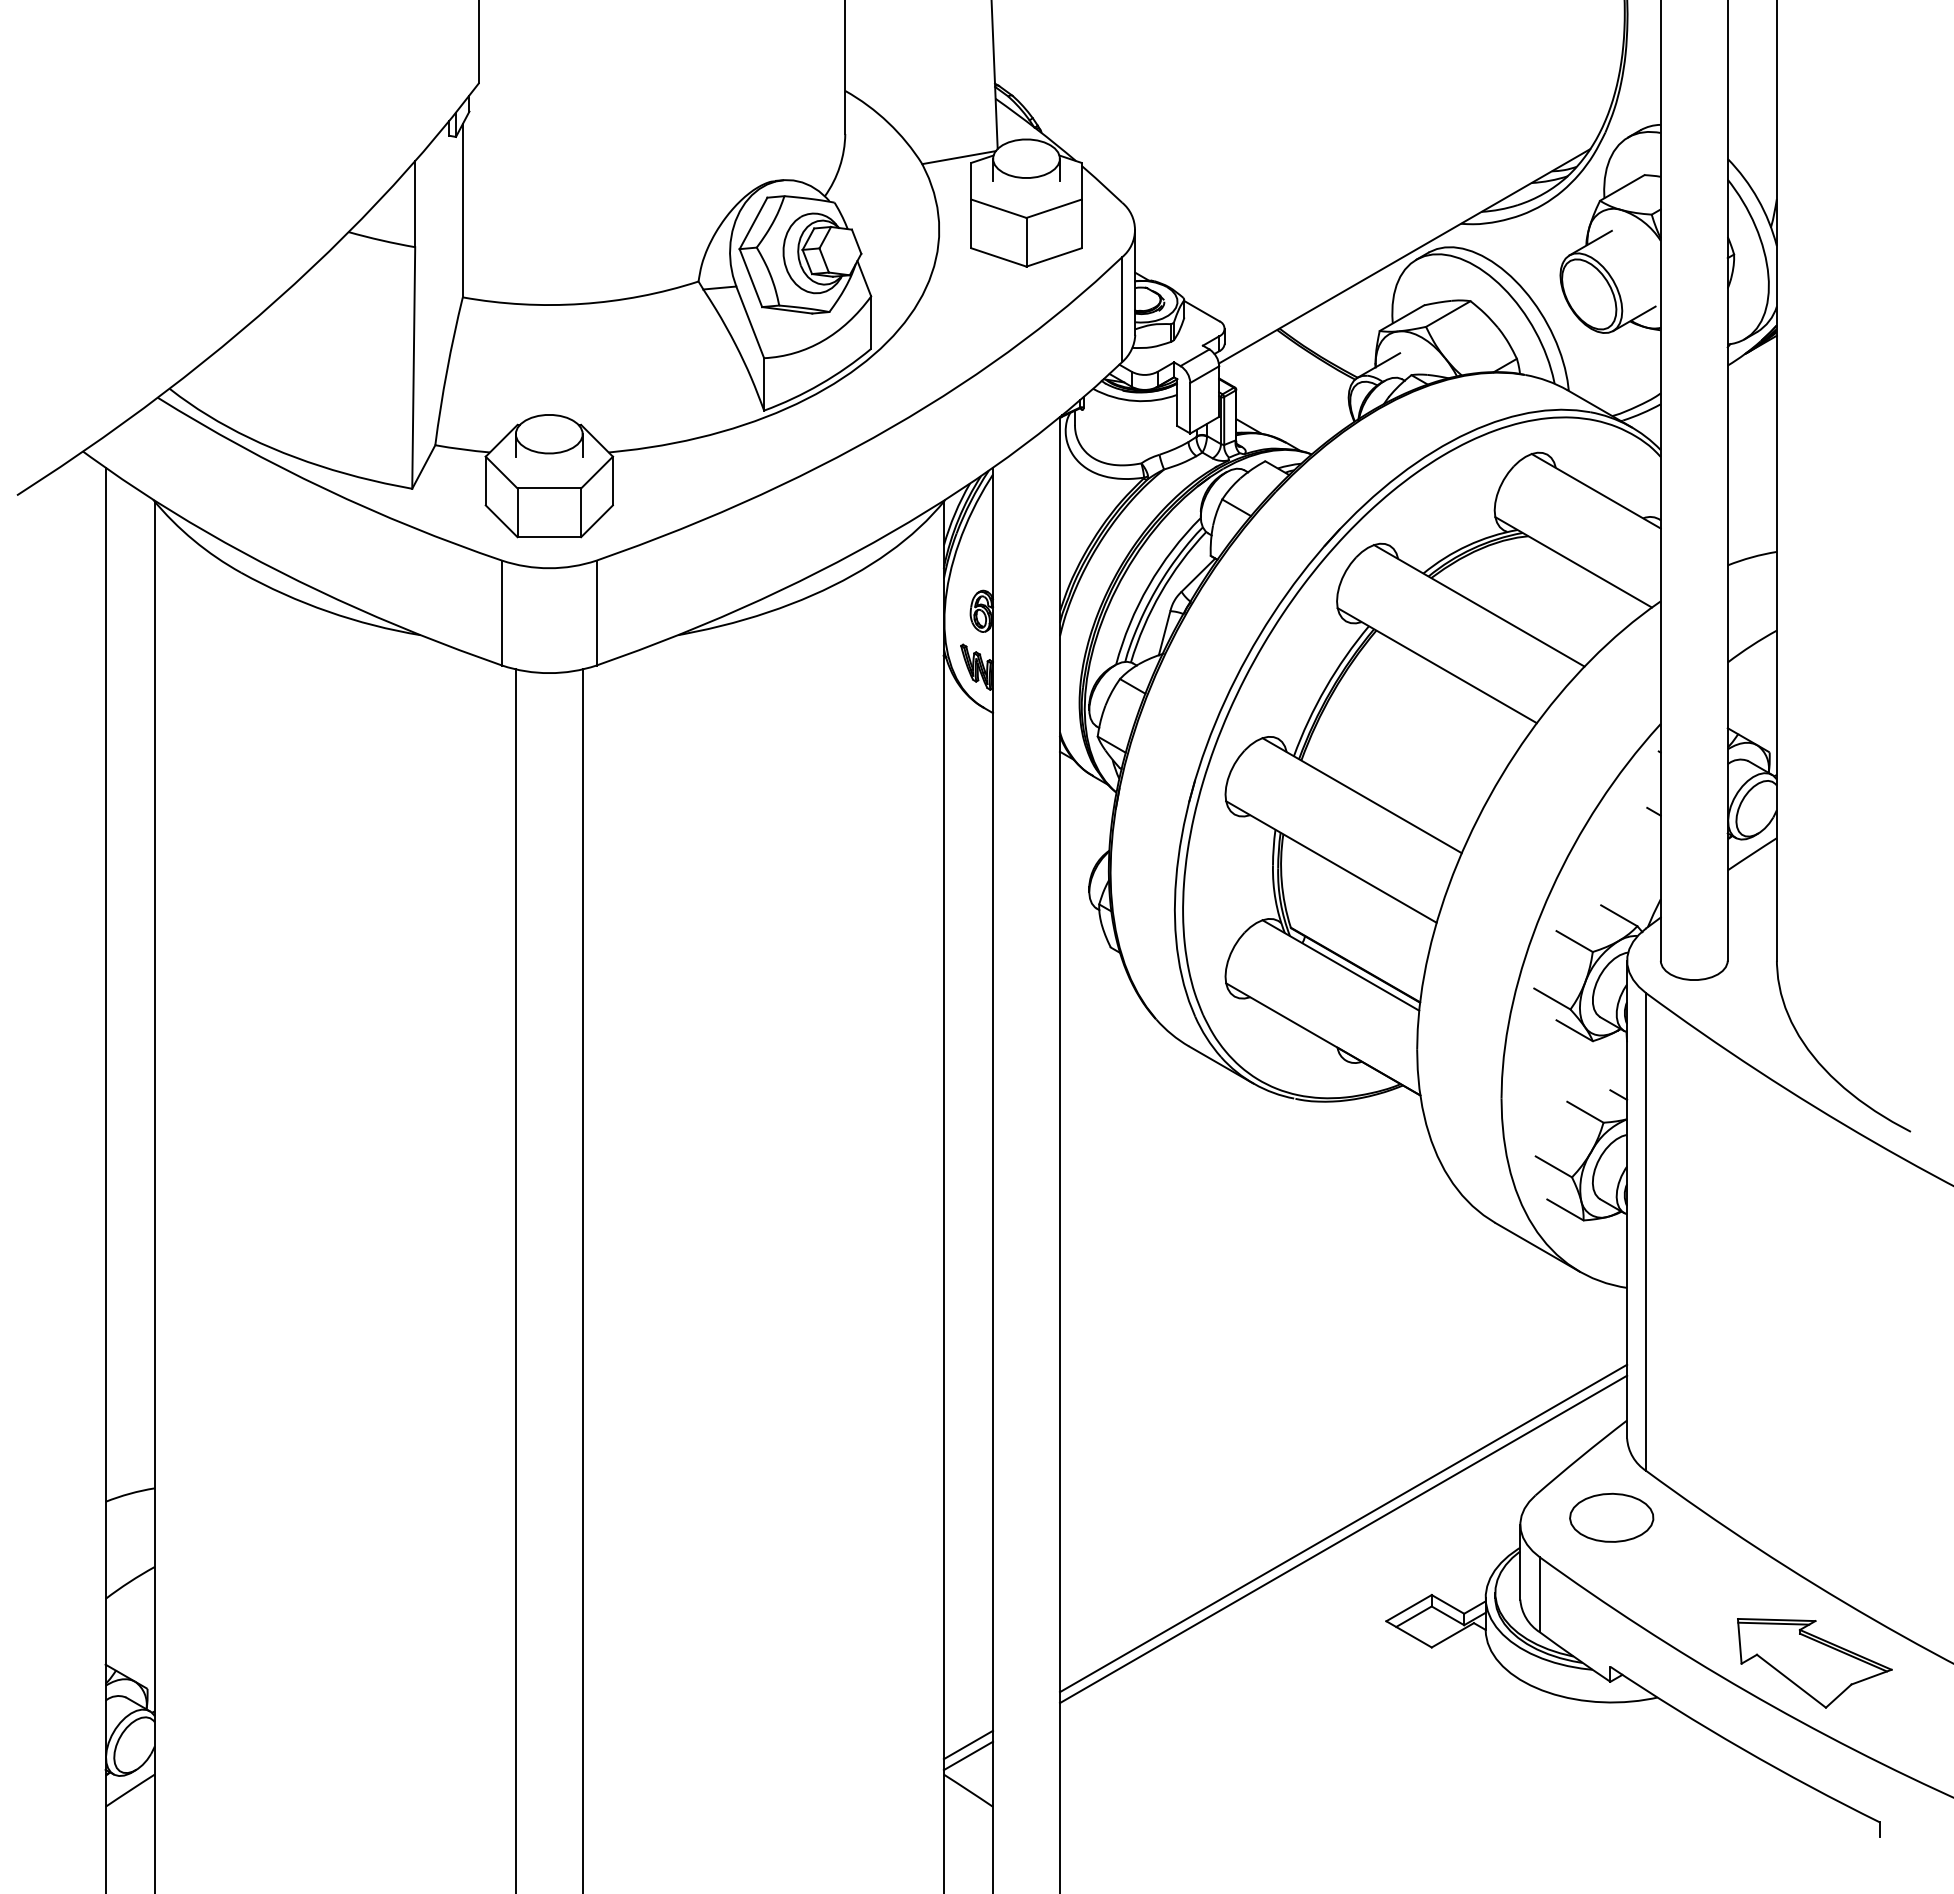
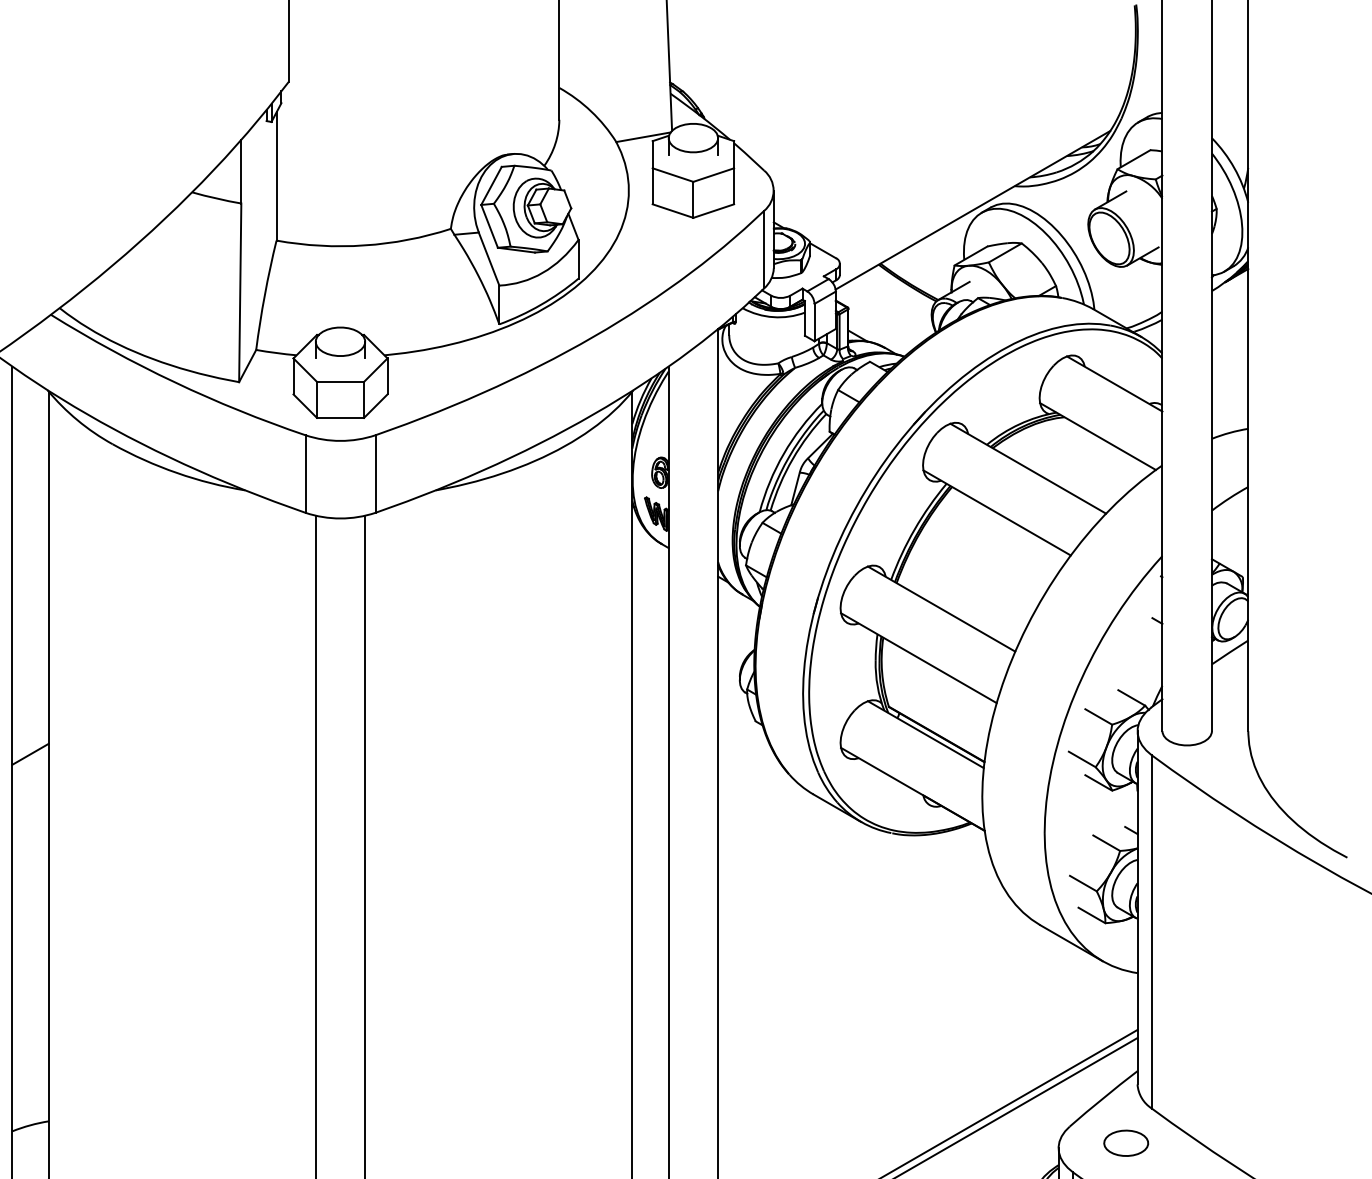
line: (129, 991) -> (30, 753), added
part: (1611, 1518) -> (1125, 1143), size x0.71

